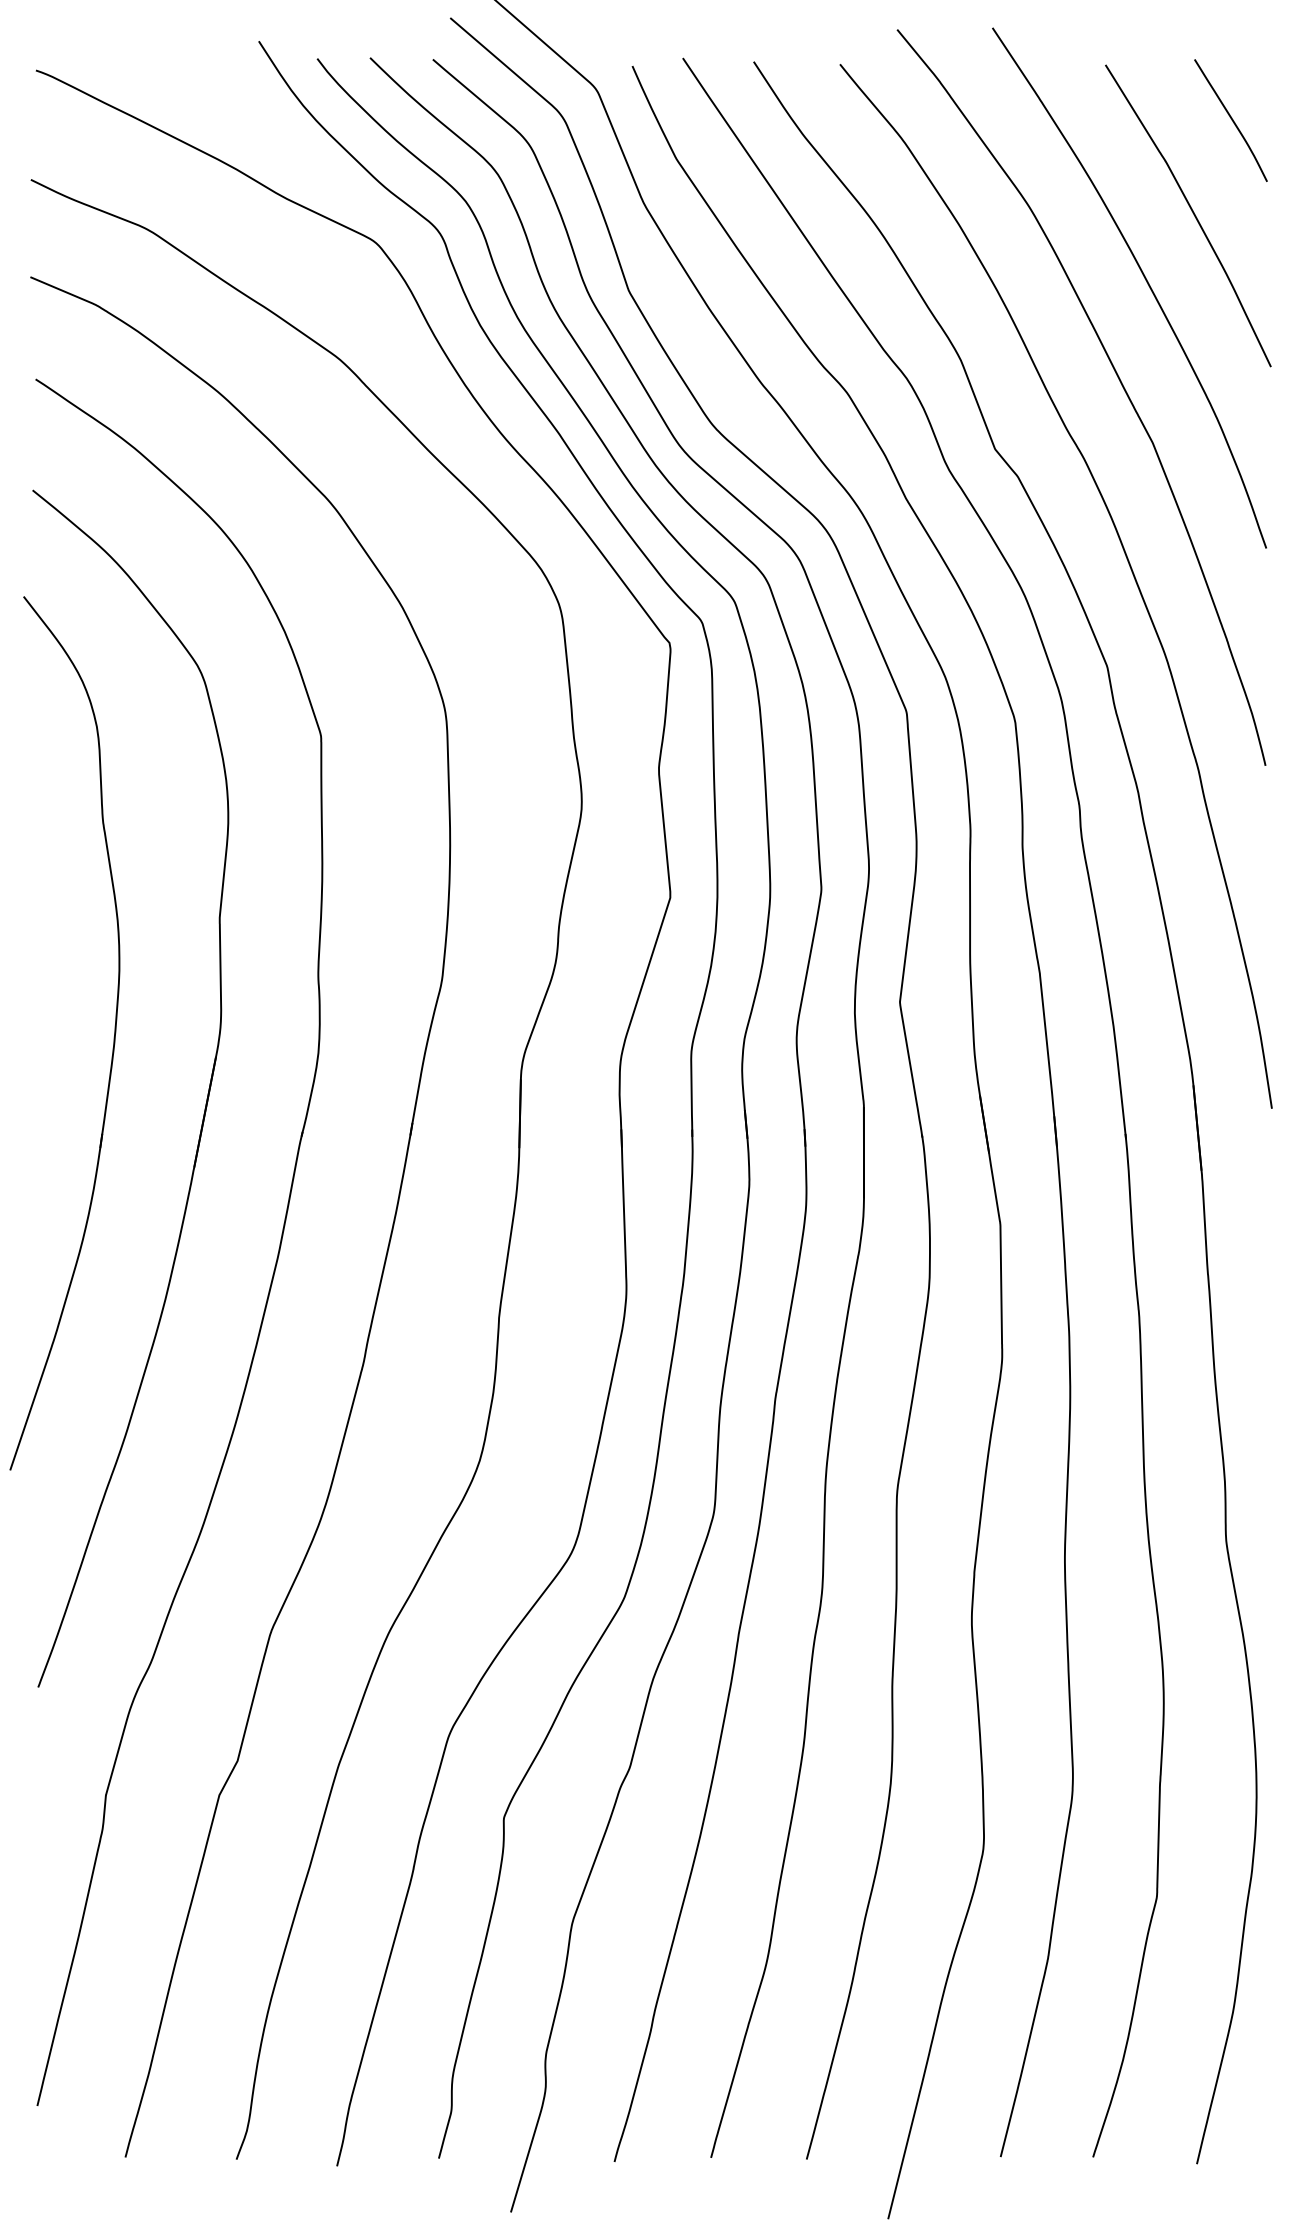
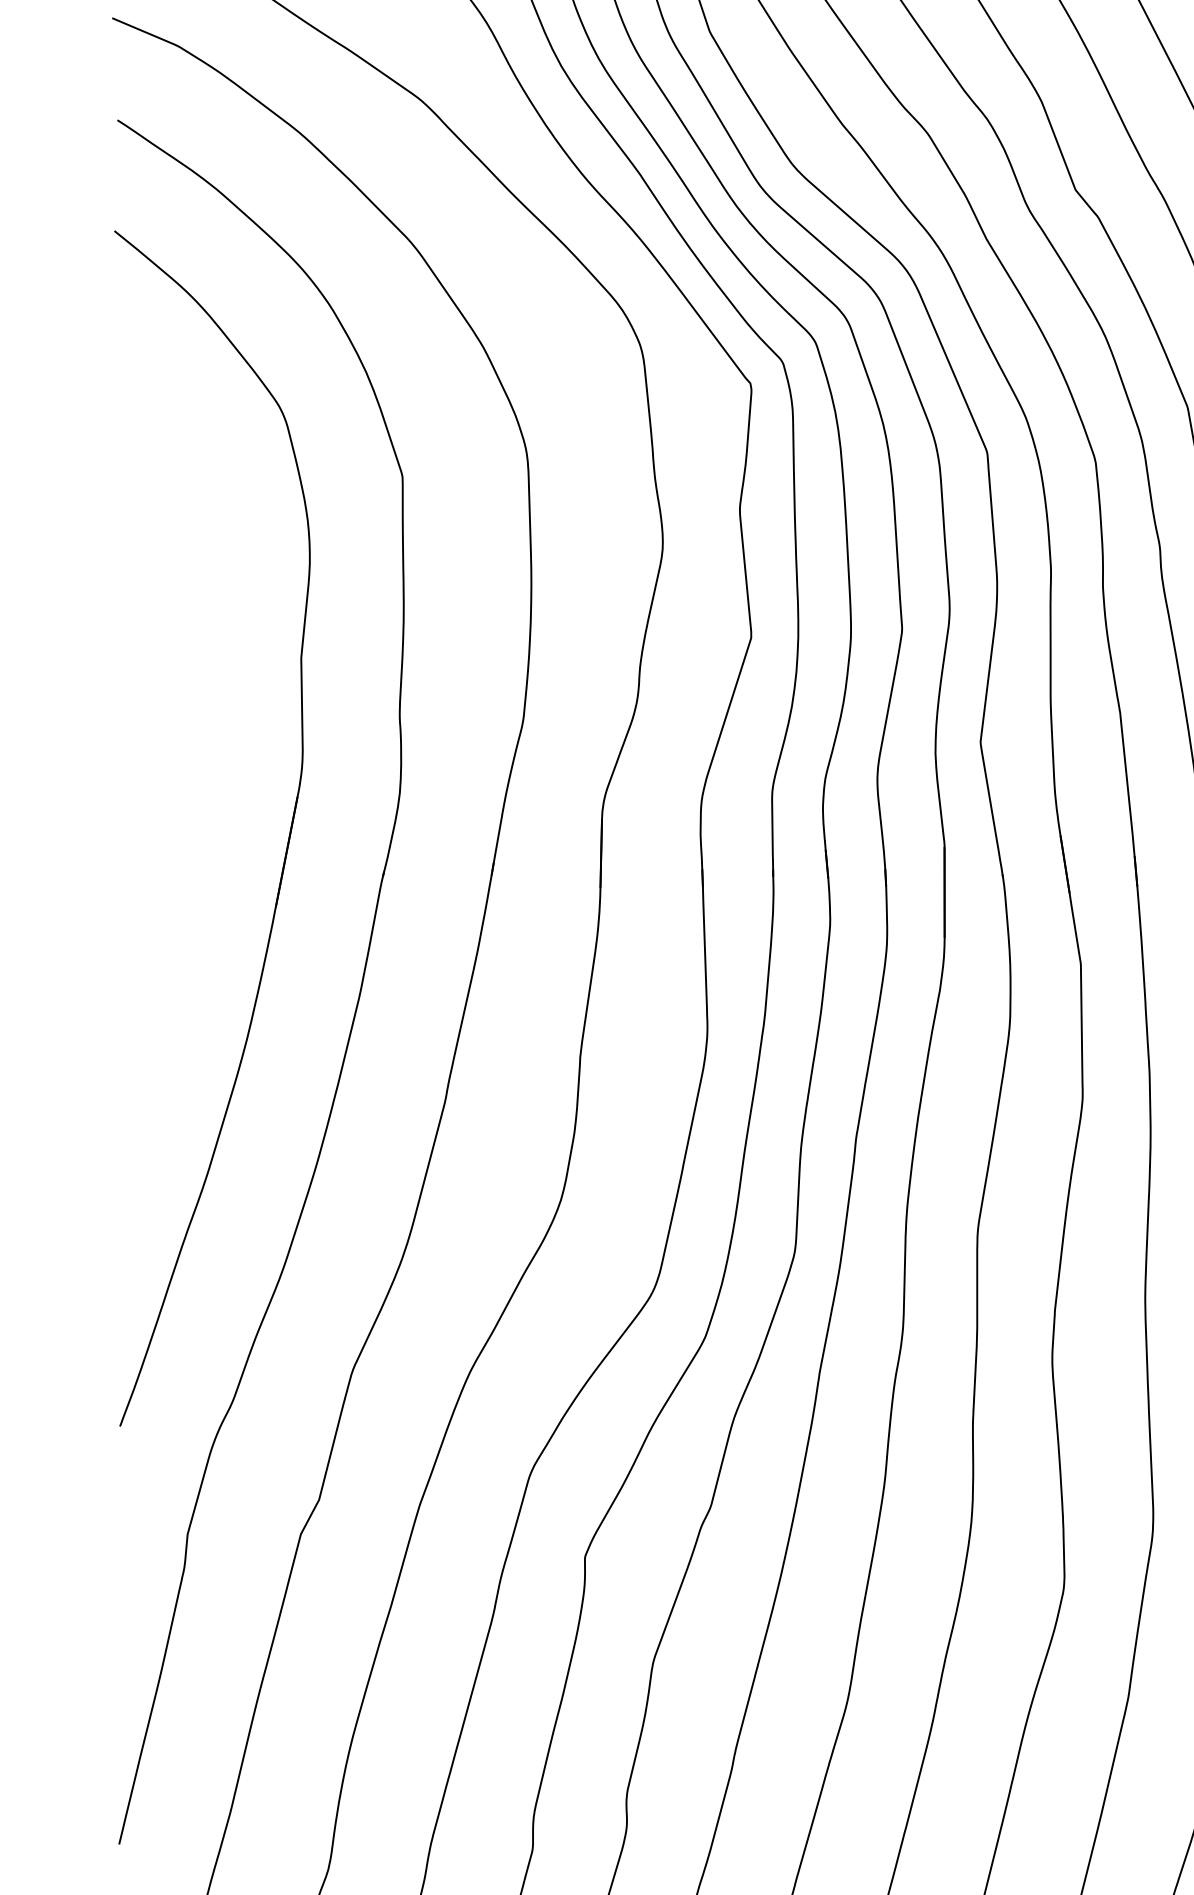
part: (113, 1037) -> (195, 777), removed

